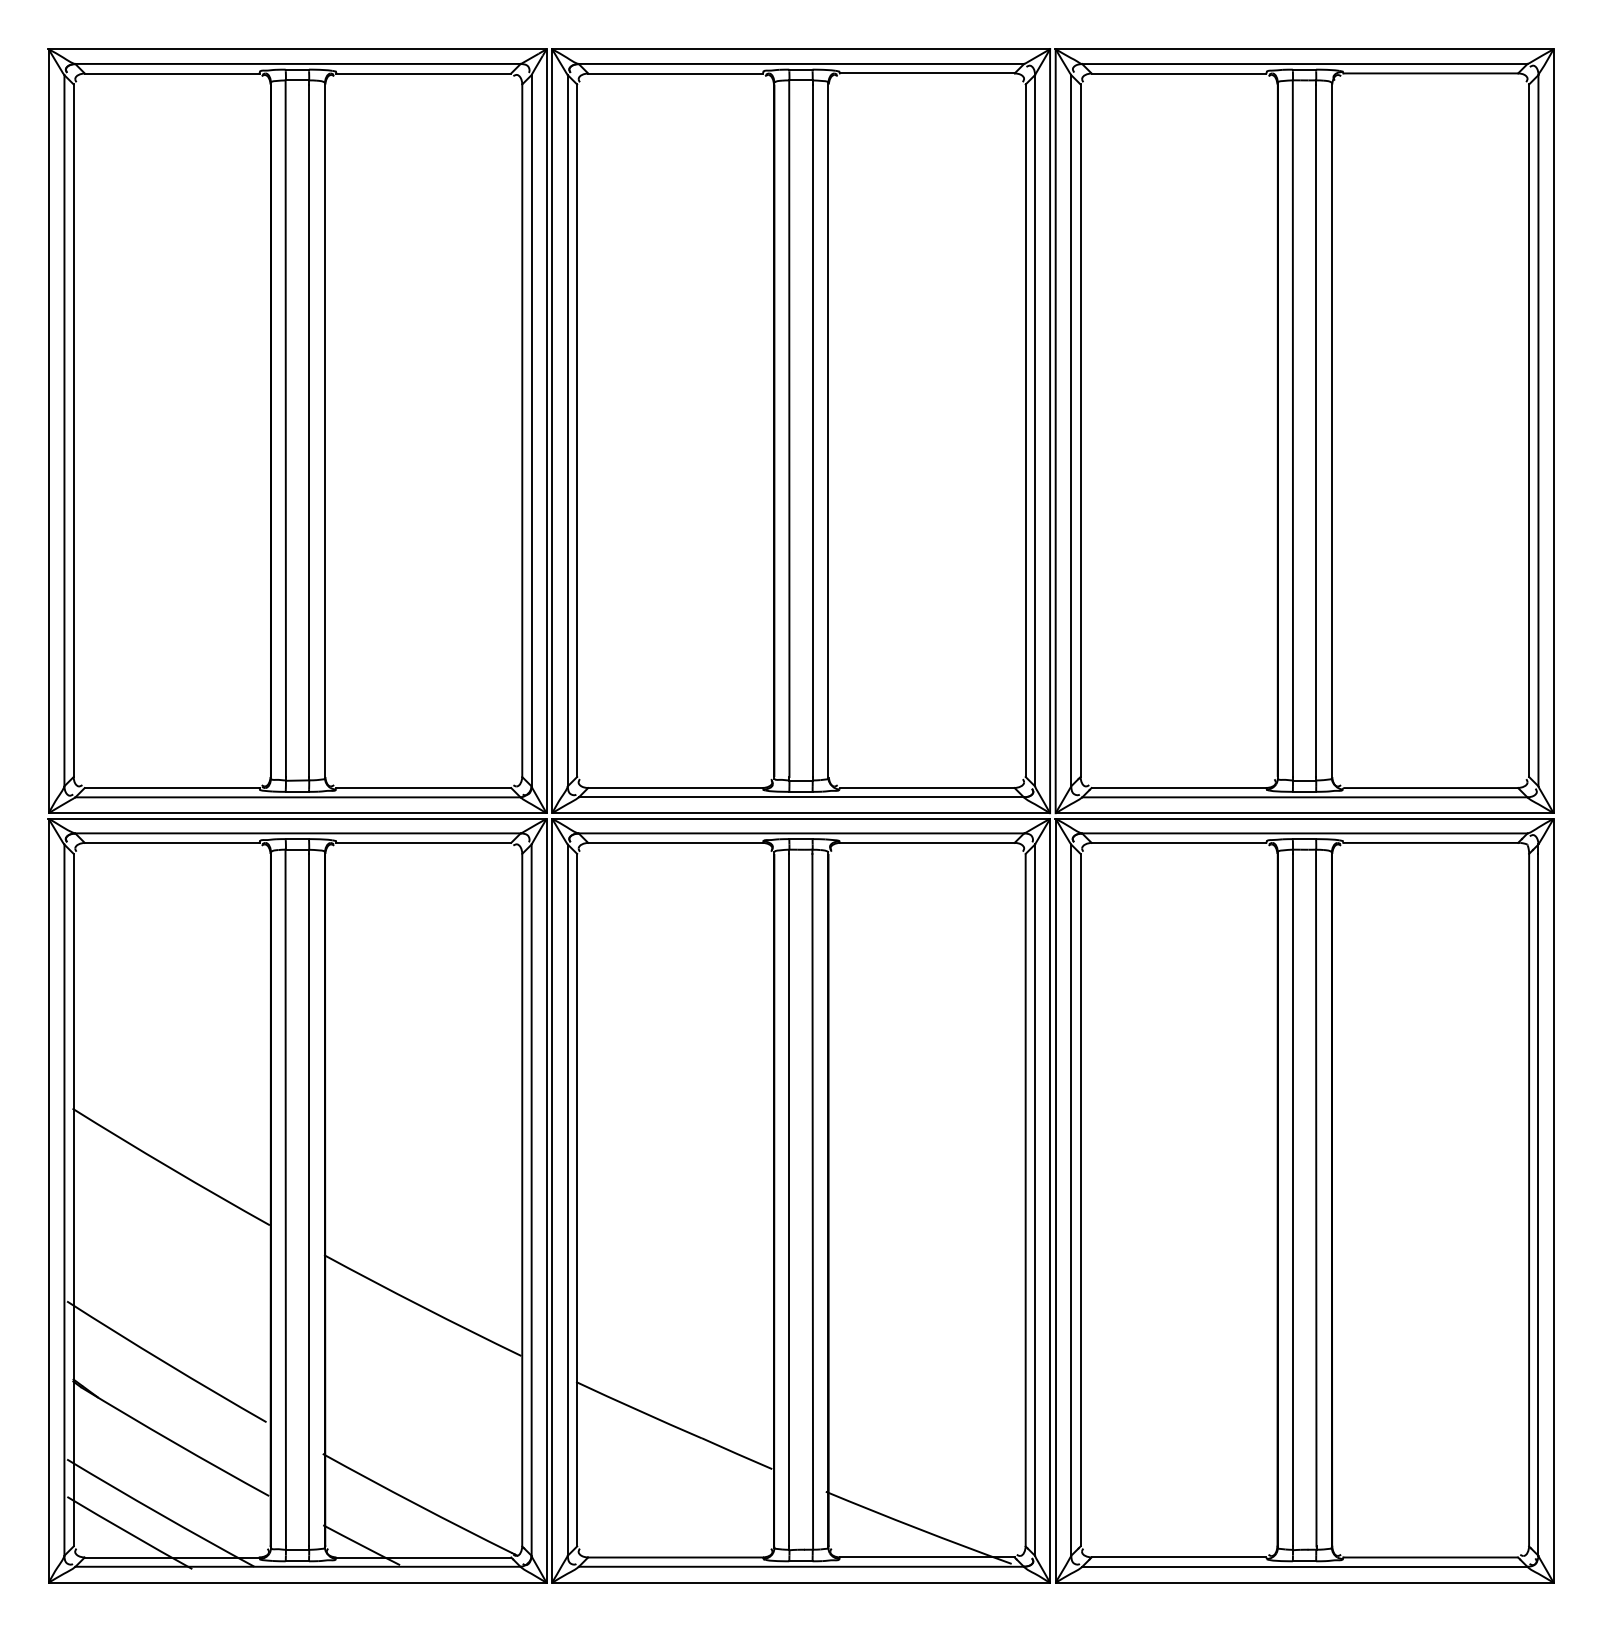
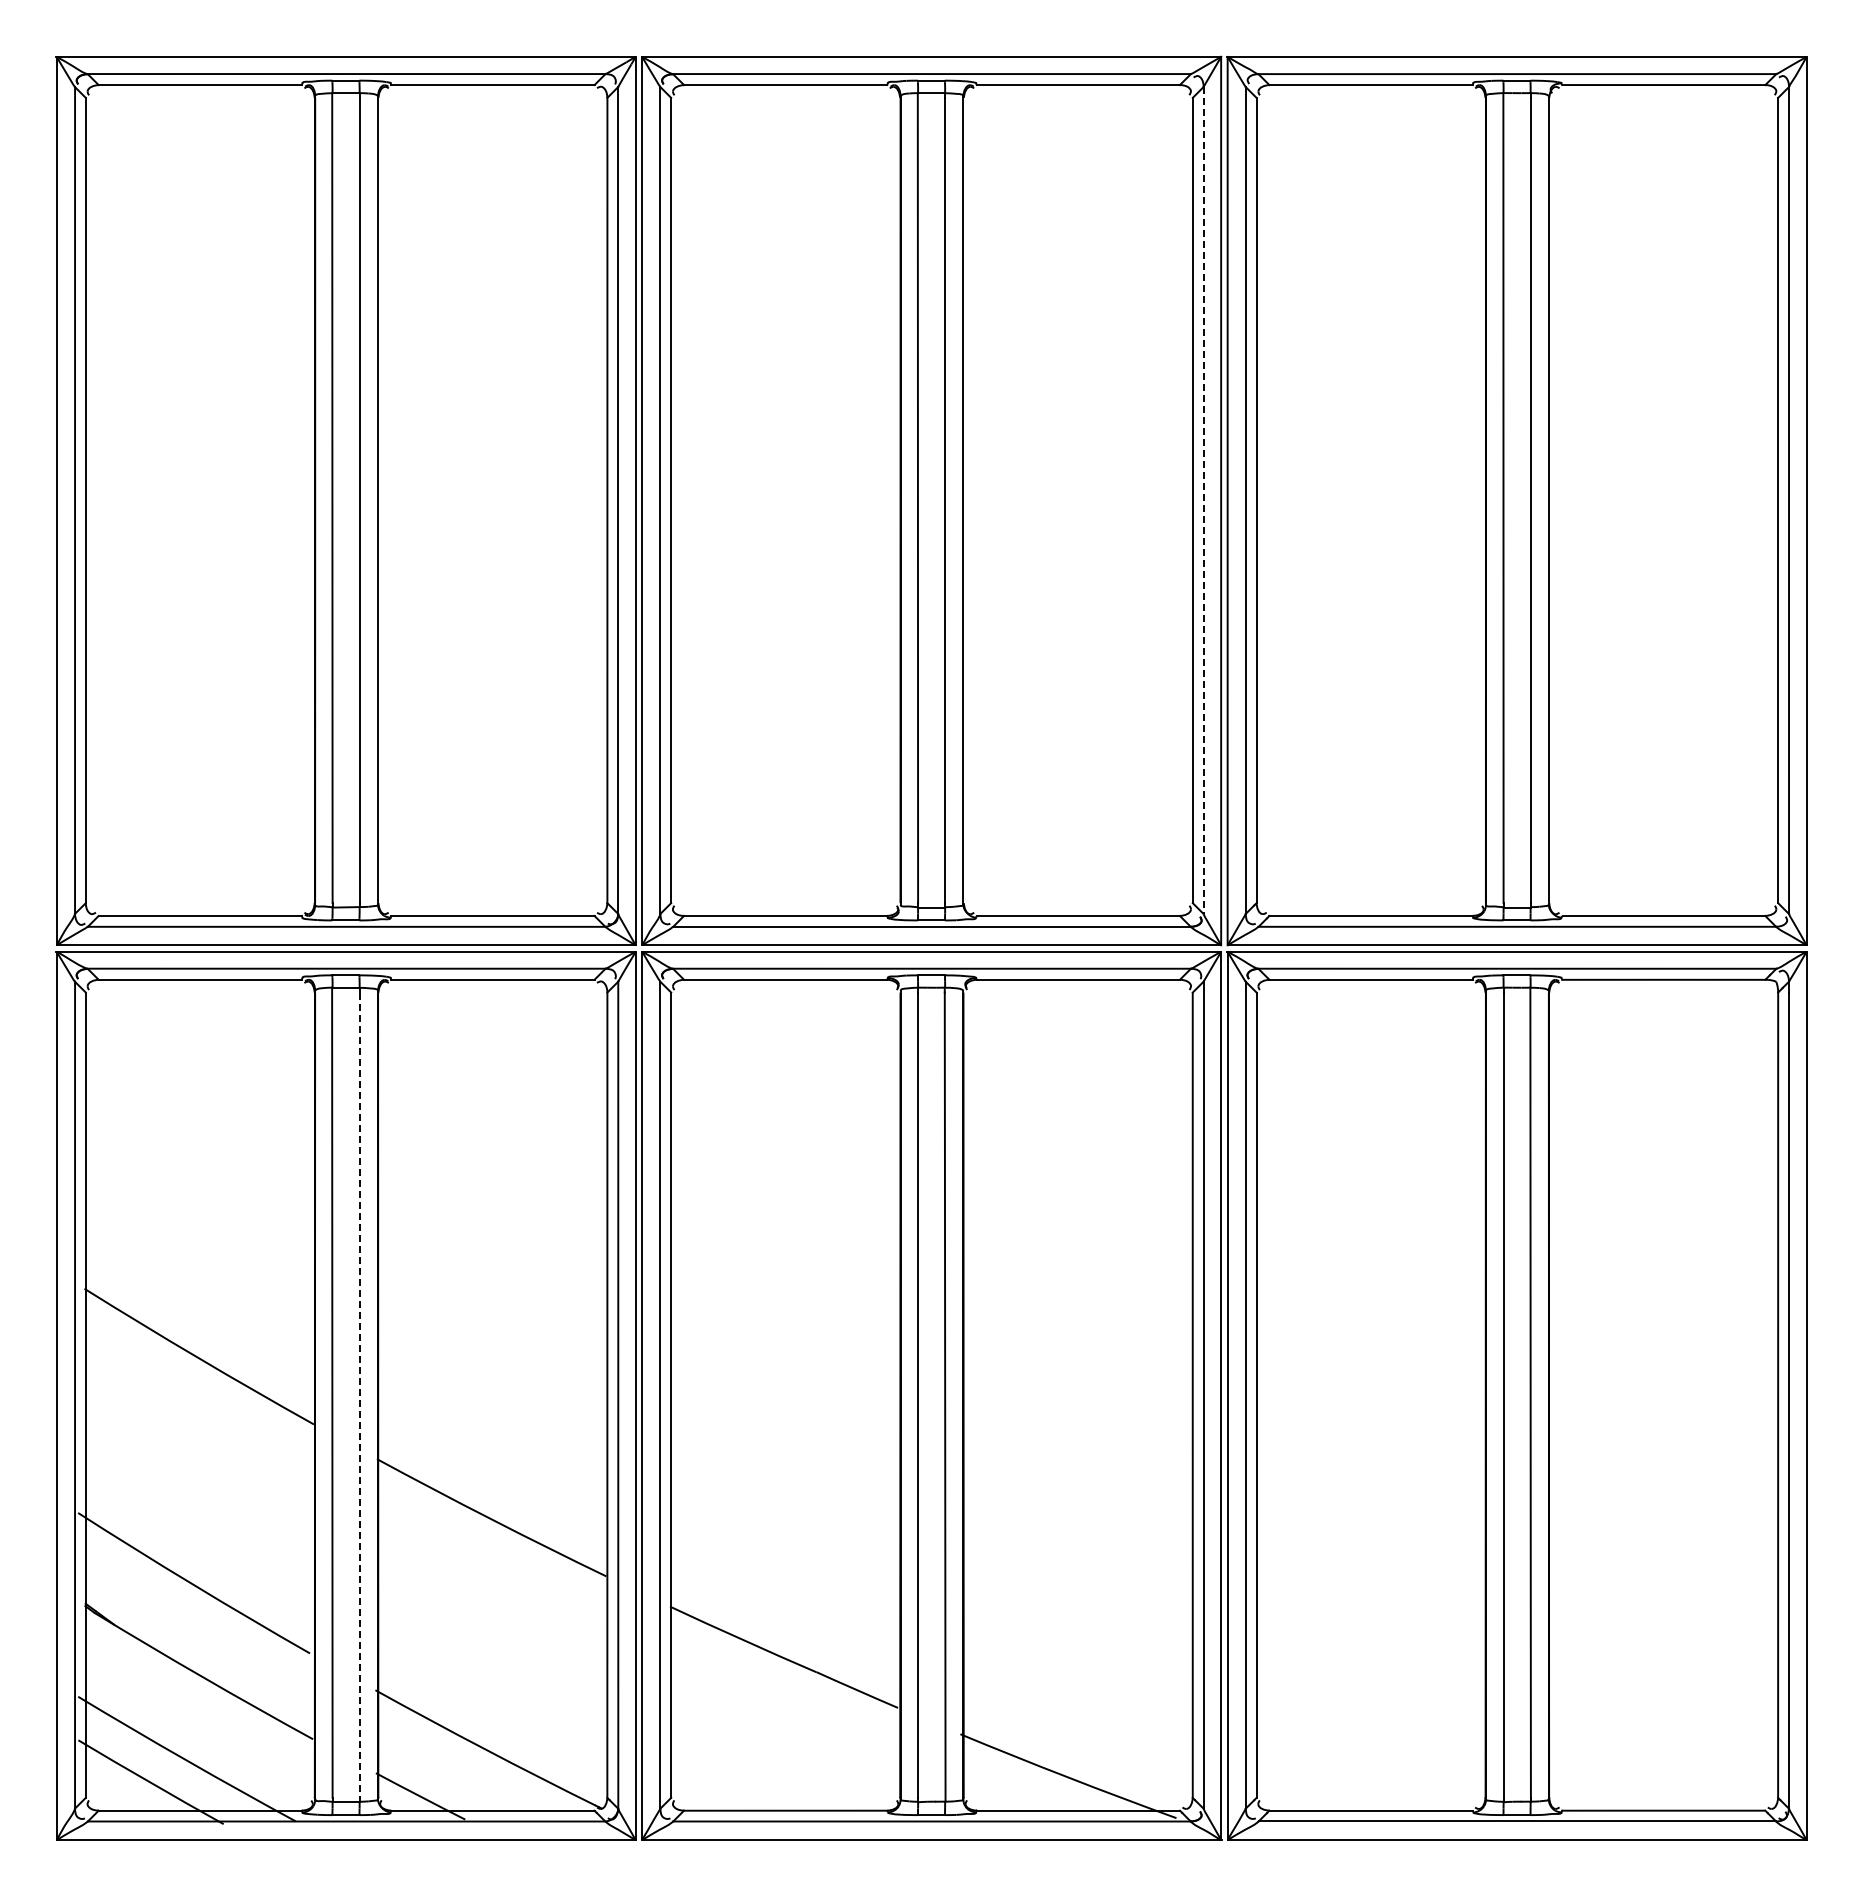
line: (1034, 430) -> (1203, 500), solid -> dashed
line: (309, 1200) -> (359, 1395), solid -> dashed

